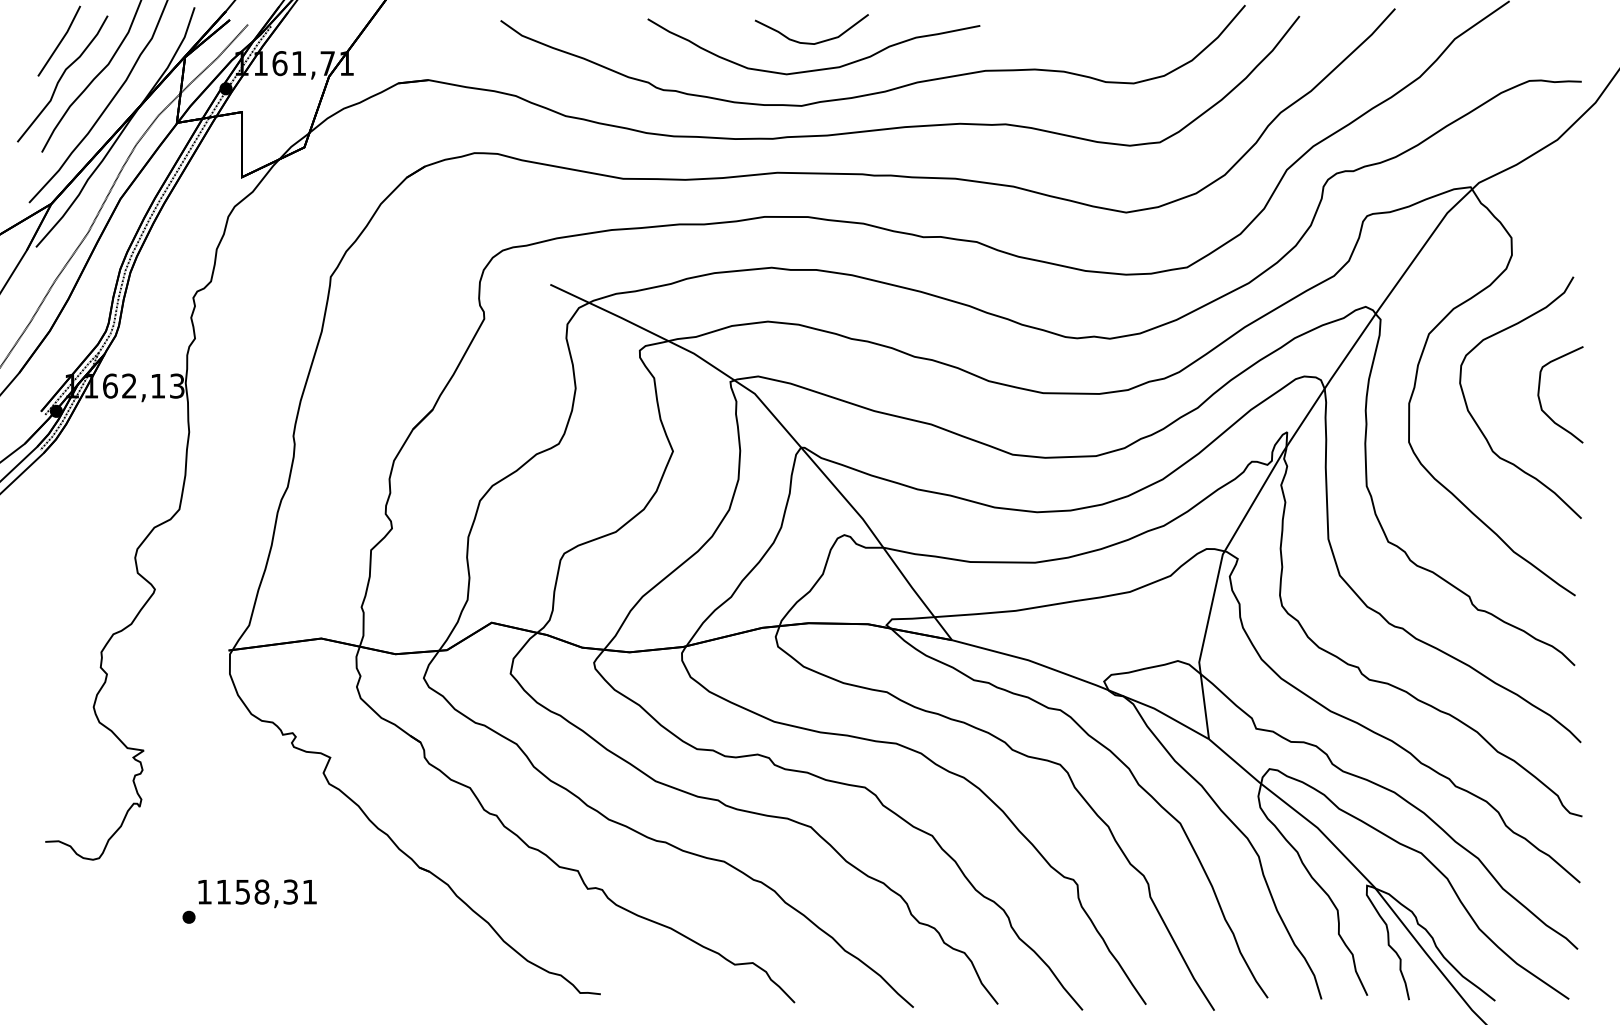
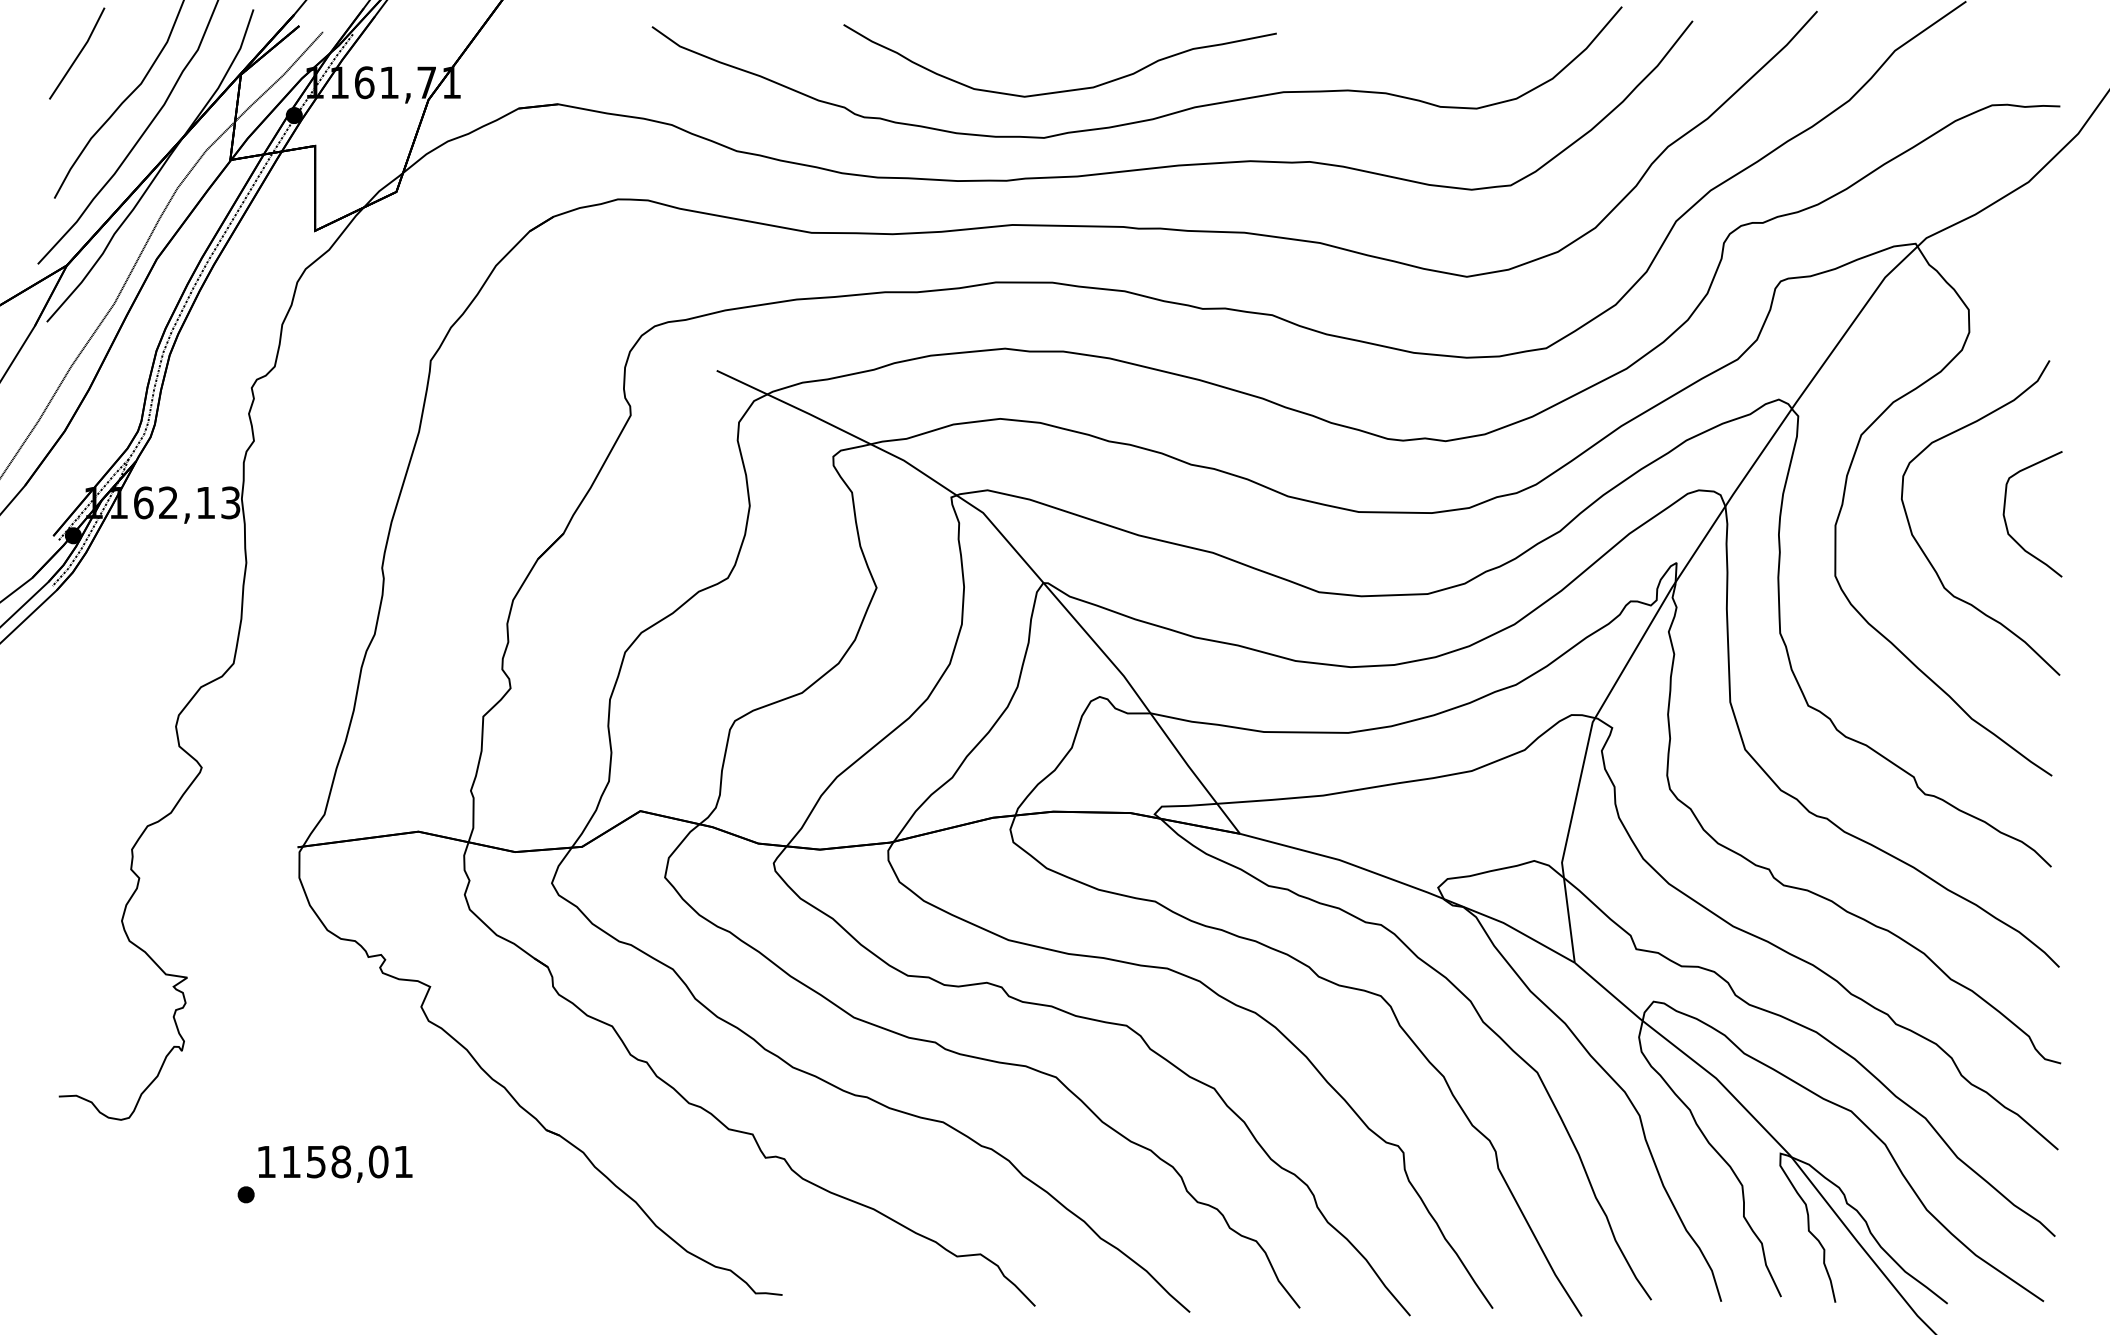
curve: (809, 42) -> (1054, 55), removed
part: (62, 78) -> (81, 102), removed
text: (290, 891) -> (378, 1161), 1158,31 -> 1158,01

